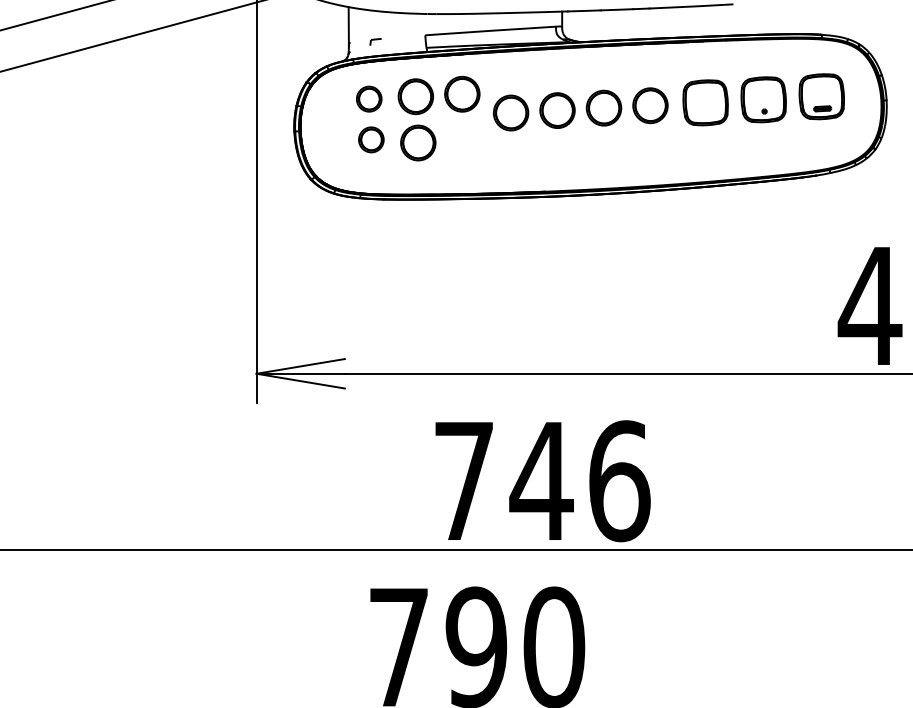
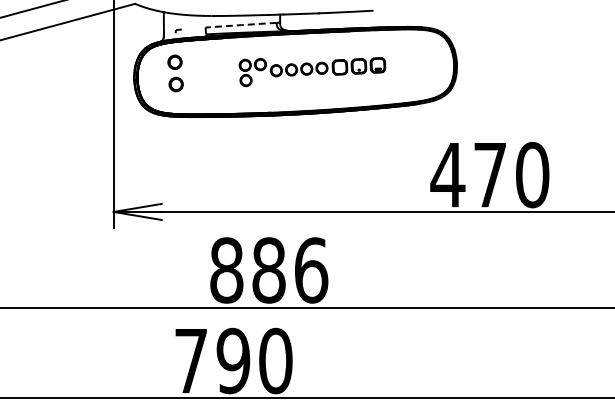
line: (489, 31) -> (240, 25), solid -> dashed
part: (621, 115) -> (312, 71), size x0.6
text: (504, 481) -> (248, 270), 746 -> 886

